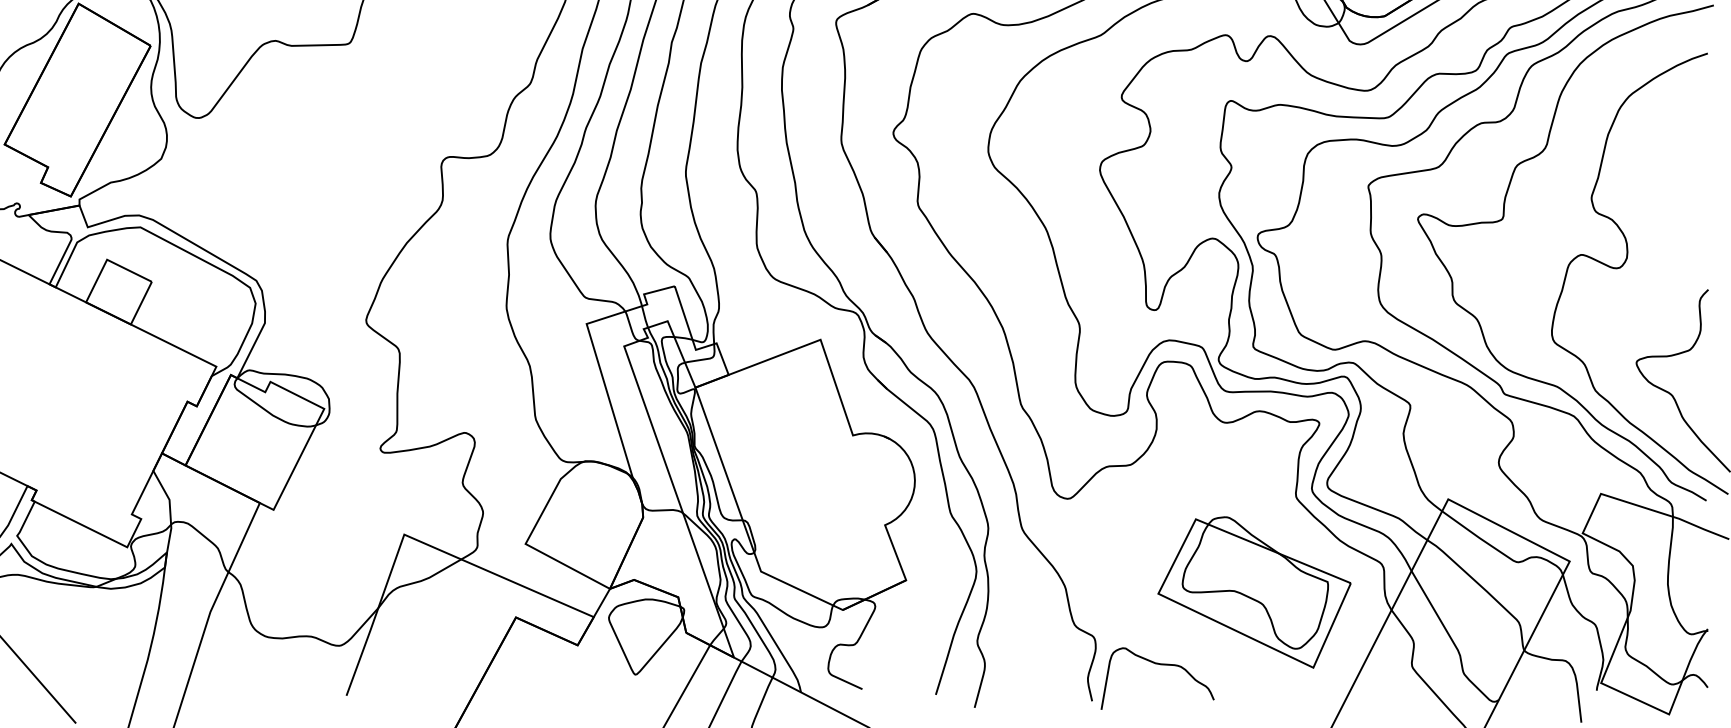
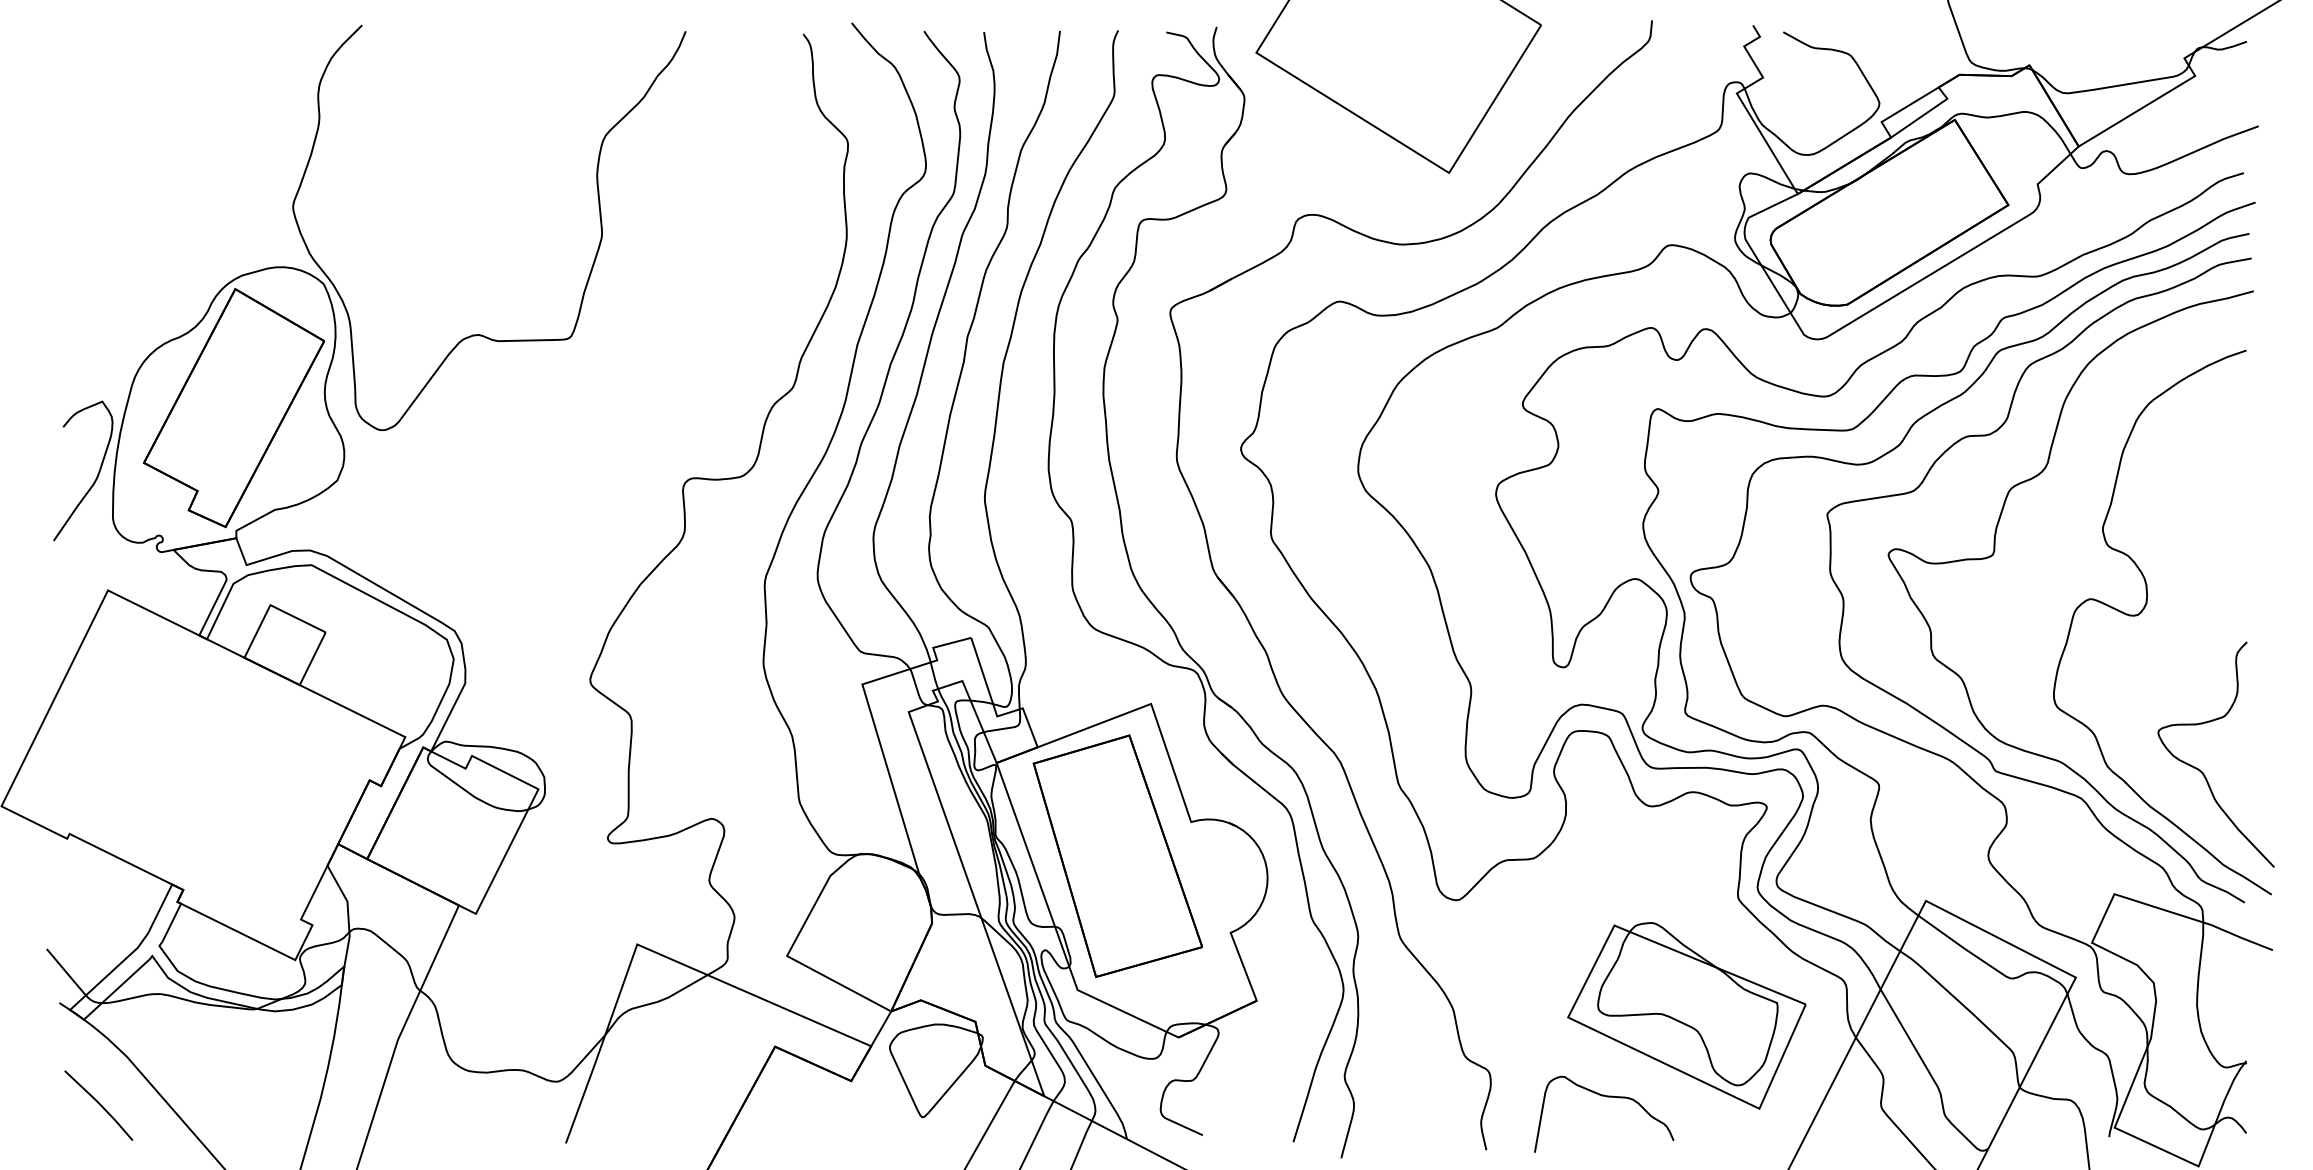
part: (793, 462) -> (1117, 855), added
curve: (1159, 665) -> (1606, 1097), moved

